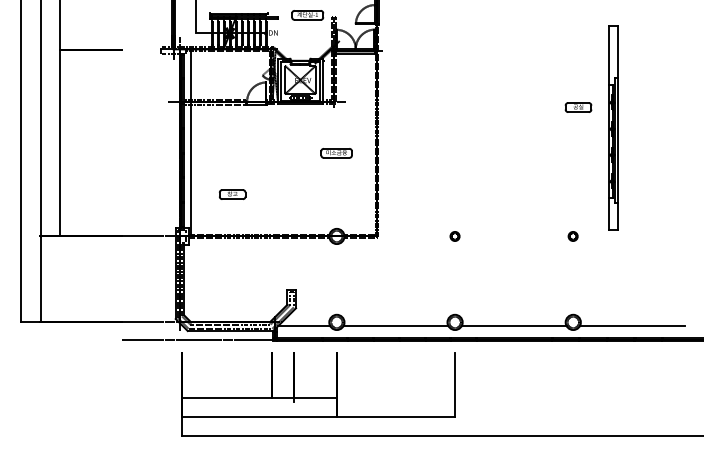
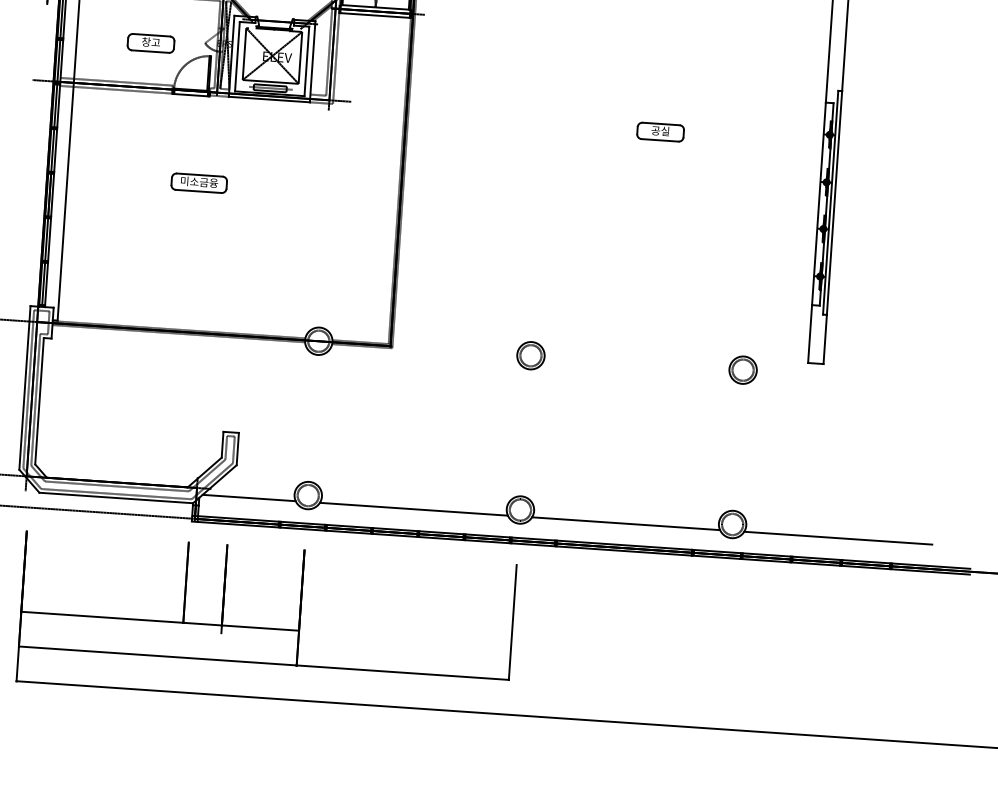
part: (578, 107) -> (660, 131), moved
part: (336, 153) -> (198, 183), moved
part: (232, 194) -> (150, 43), moved
part: (454, 236) -> (529, 355), size x1.67
part: (572, 236) -> (741, 370), size x1.67

